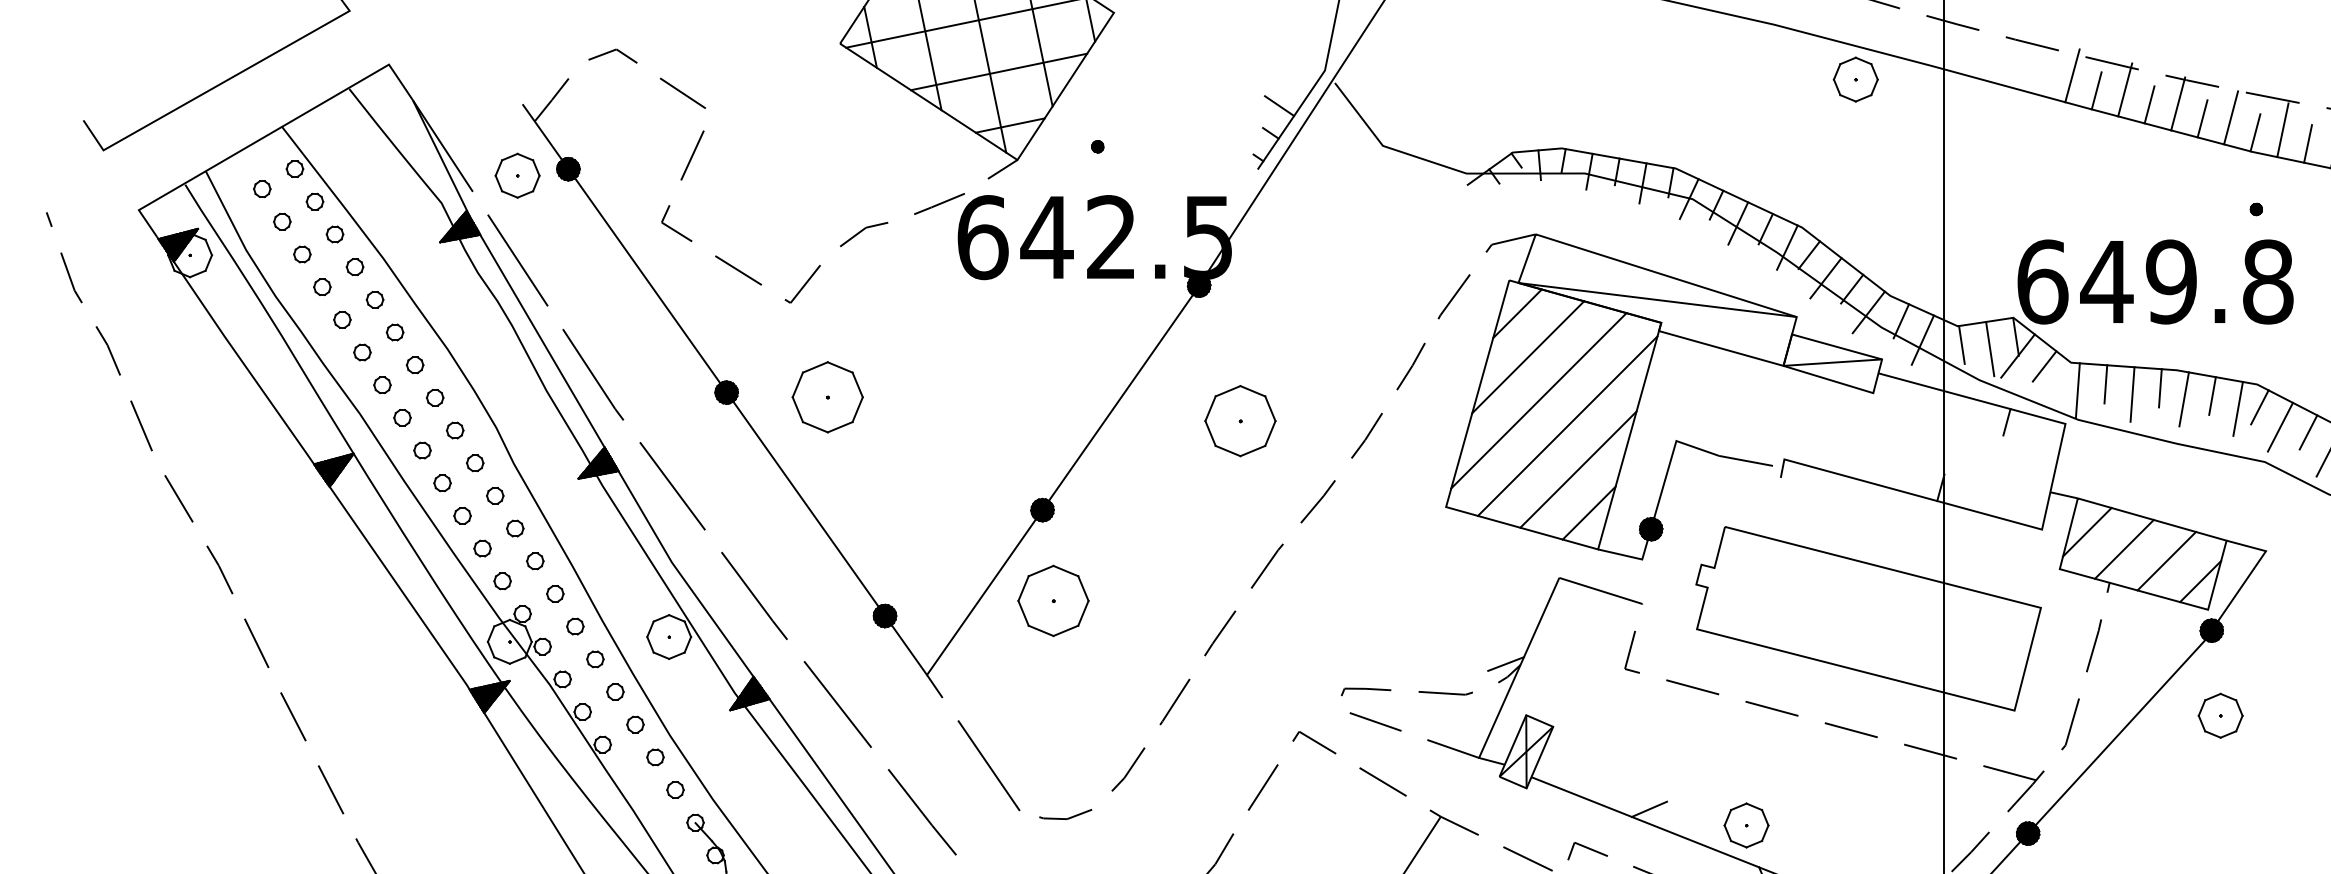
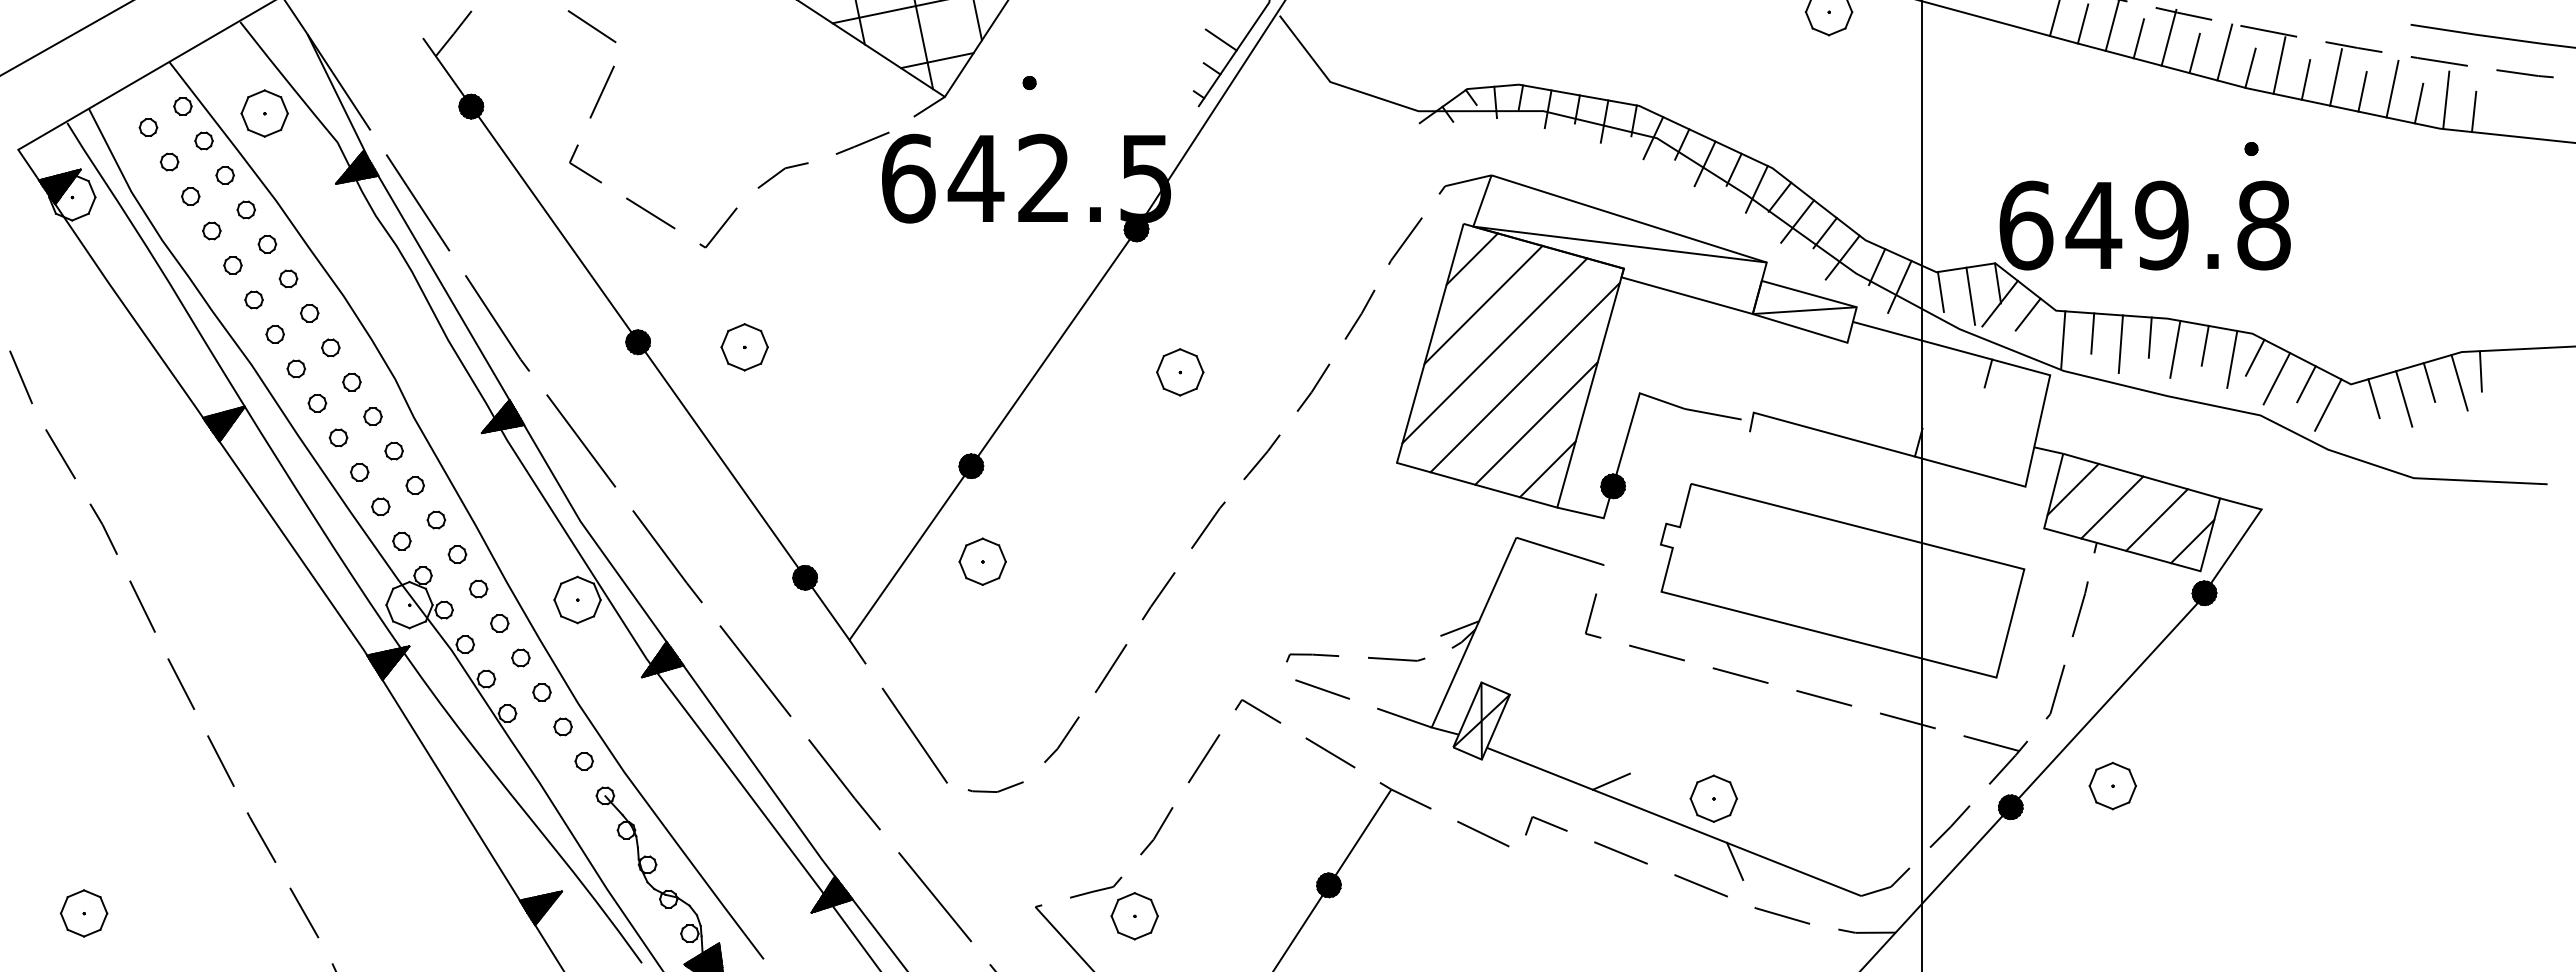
part: (517, 175) -> (264, 113), moved
part: (827, 397) -> (744, 347), size x0.62
part: (1240, 421) -> (1180, 372), size x0.62
part: (1053, 600) -> (982, 561), size x0.62
part: (2220, 715) -> (2112, 785), moved

